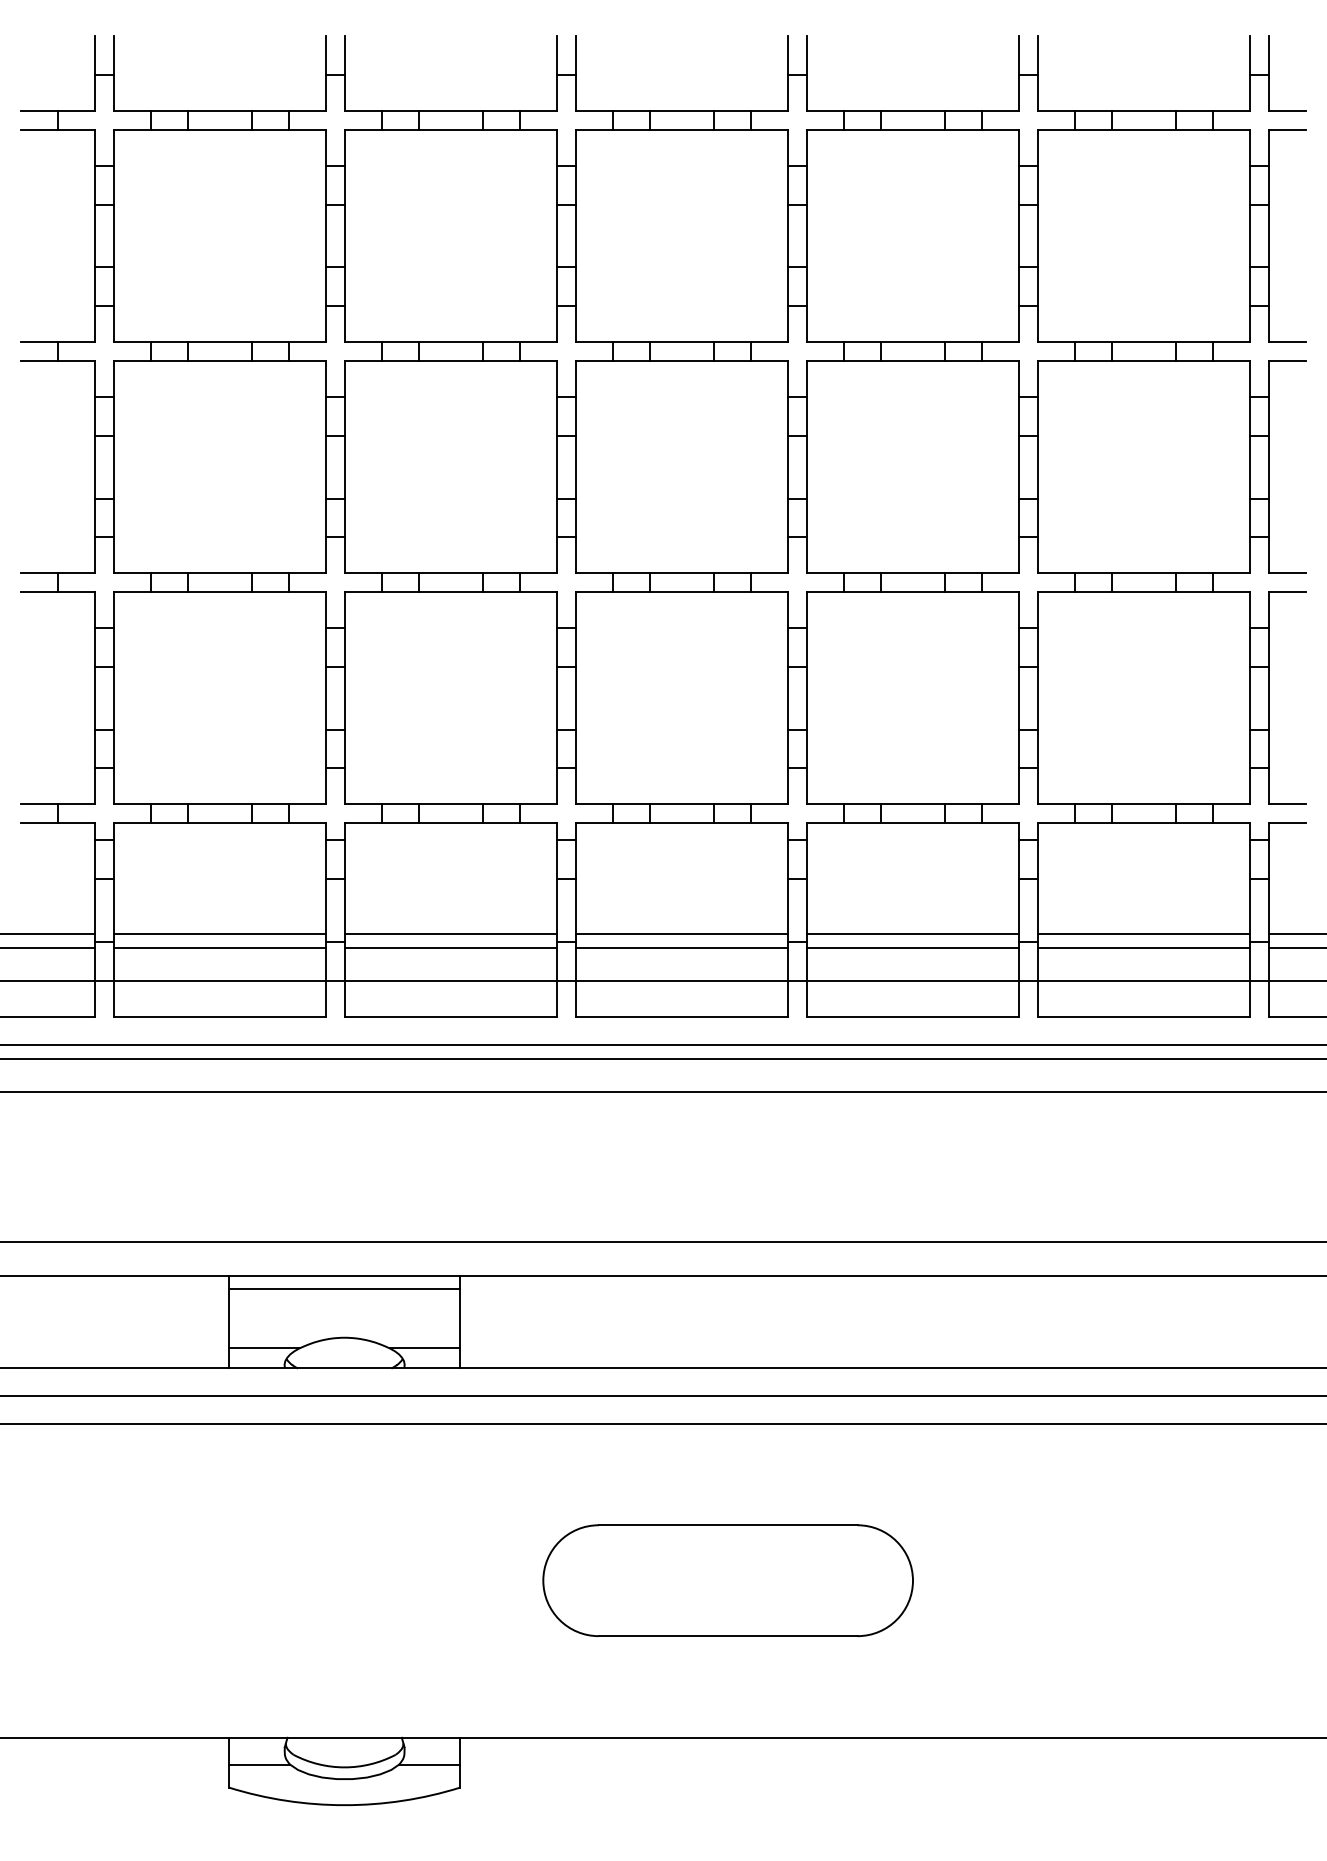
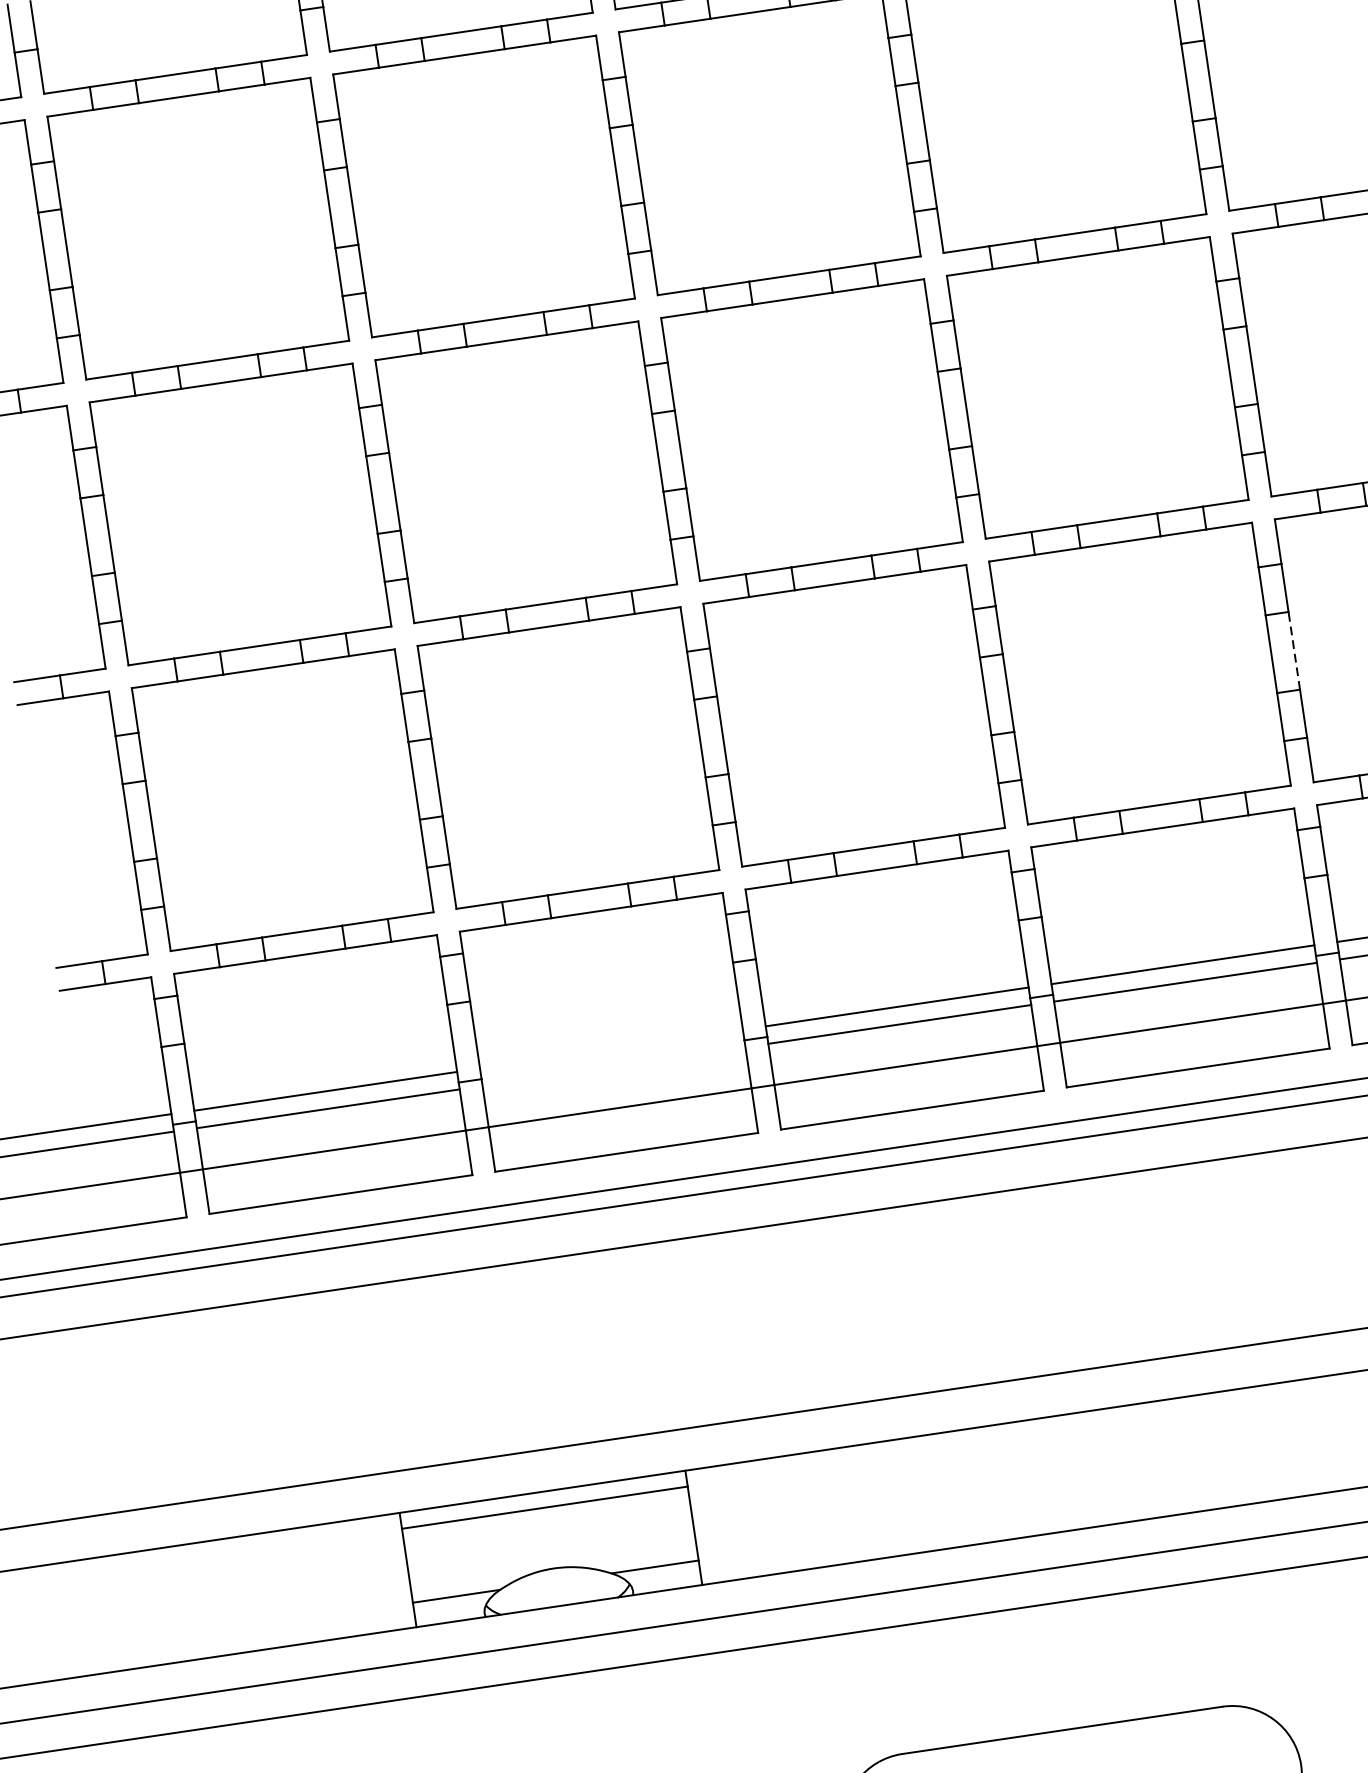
line: (1037, 697) -> (1293, 650), solid -> dashed
line: (450, 933) -> (610, 1049), removed
line: (450, 947) -> (613, 1066), removed

